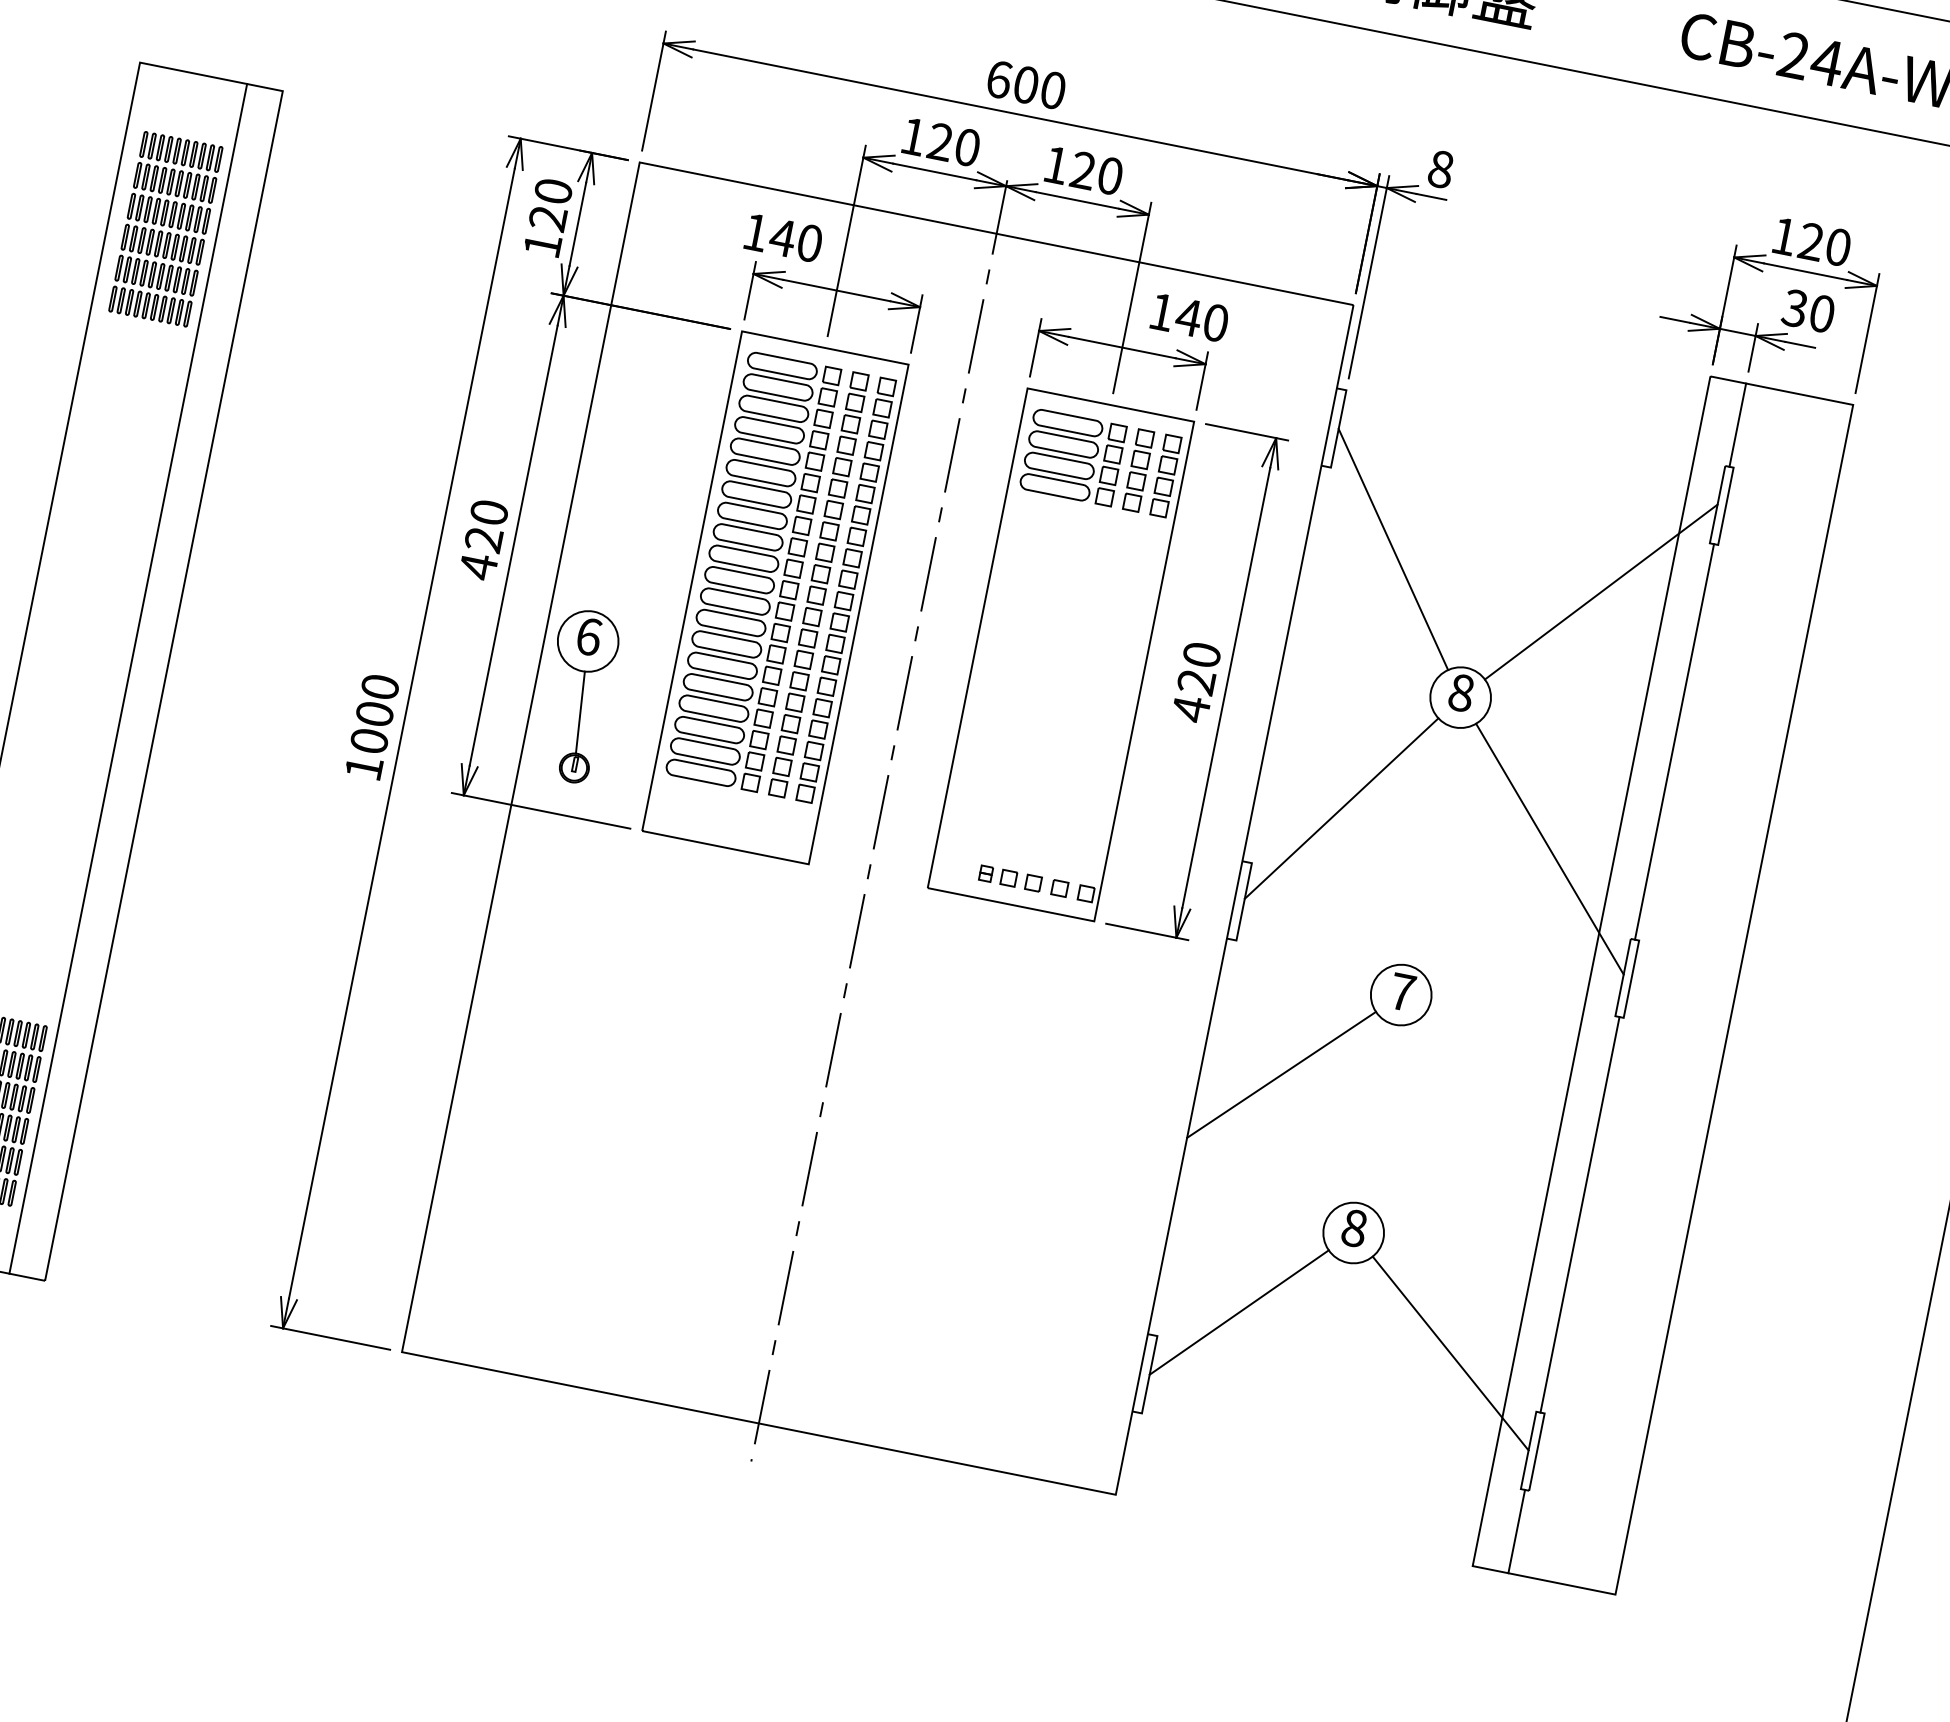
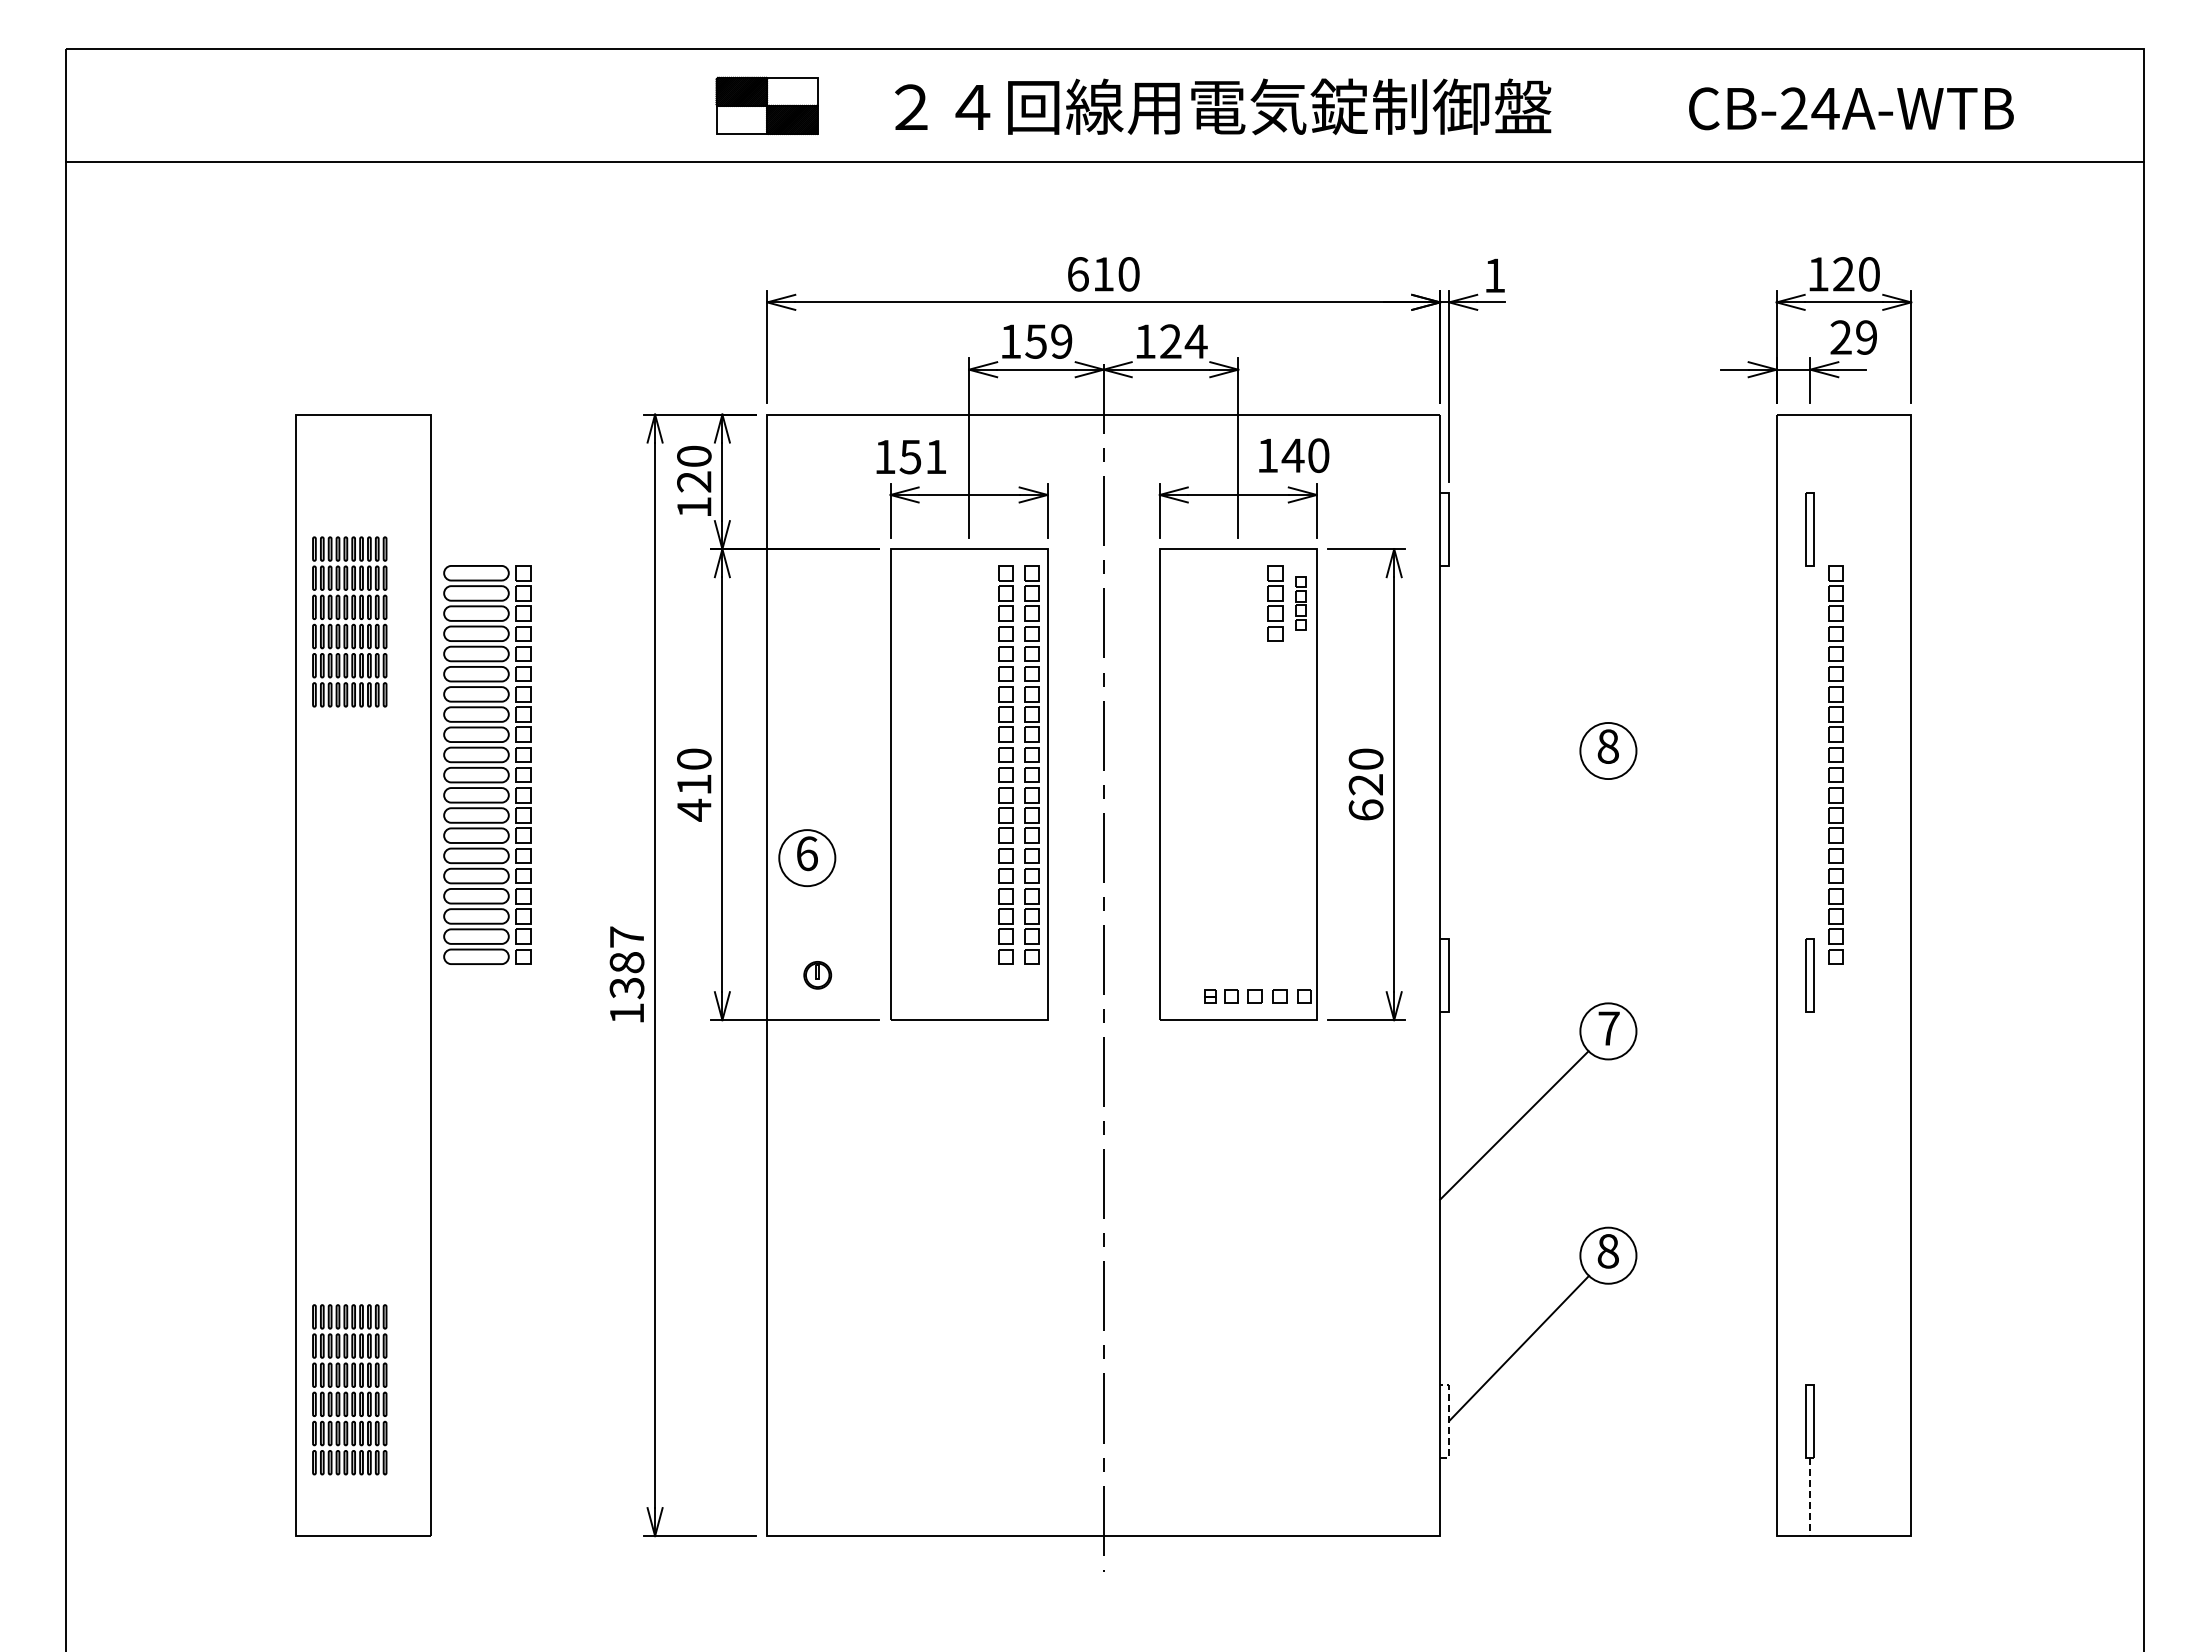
text: (1026, 85) -> (1103, 274), 600 -> 610
text: (953, 144) -> (1048, 341), 120 -> 159
text: (1440, 169) -> (1494, 275), 8 -> 1
text: (1109, 175) -> (1195, 341), 120 -> 124
part: (165, 228) -> (349, 621), moved
text: (795, 239) -> (922, 456), 140 -> 151
text: (1808, 310) -> (1853, 337), 30 -> 29
line: (1738, 424) -> (1810, 453), removed
part: (1073, 457) -> (1213, 603), removed
part: (1165, 475) -> (1300, 603), size x0.7
text: (484, 539) -> (694, 784), 420 -> 410
line: (1393, 549) -> (1520, 628), removed
part: (753, 571) -> (487, 764), moved
line: (1601, 591) -> (1716, 629), removed
line: (128, 679) -> (397, 975), removed
text: (1190, 708) -> (1365, 809), 420 -> 620
line: (579, 711) -> (812, 923), removed
text: (374, 713) -> (626, 962), 1000 -> 1387
line: (1674, 741) -> (1810, 751), removed
part: (1698, 760) -> (1835, 764), added
line: (1341, 807) -> (1520, 872), removed
line: (1549, 848) -> (1716, 871), removed
line: (1580, 1214) -> (1810, 1197), removed
line: (1449, 1353) -> (1717, 1347), removed
line: (1150, 1374) -> (1449, 1420), solid -> dashed
line: (1516, 1532) -> (1810, 1497), solid -> dashed

